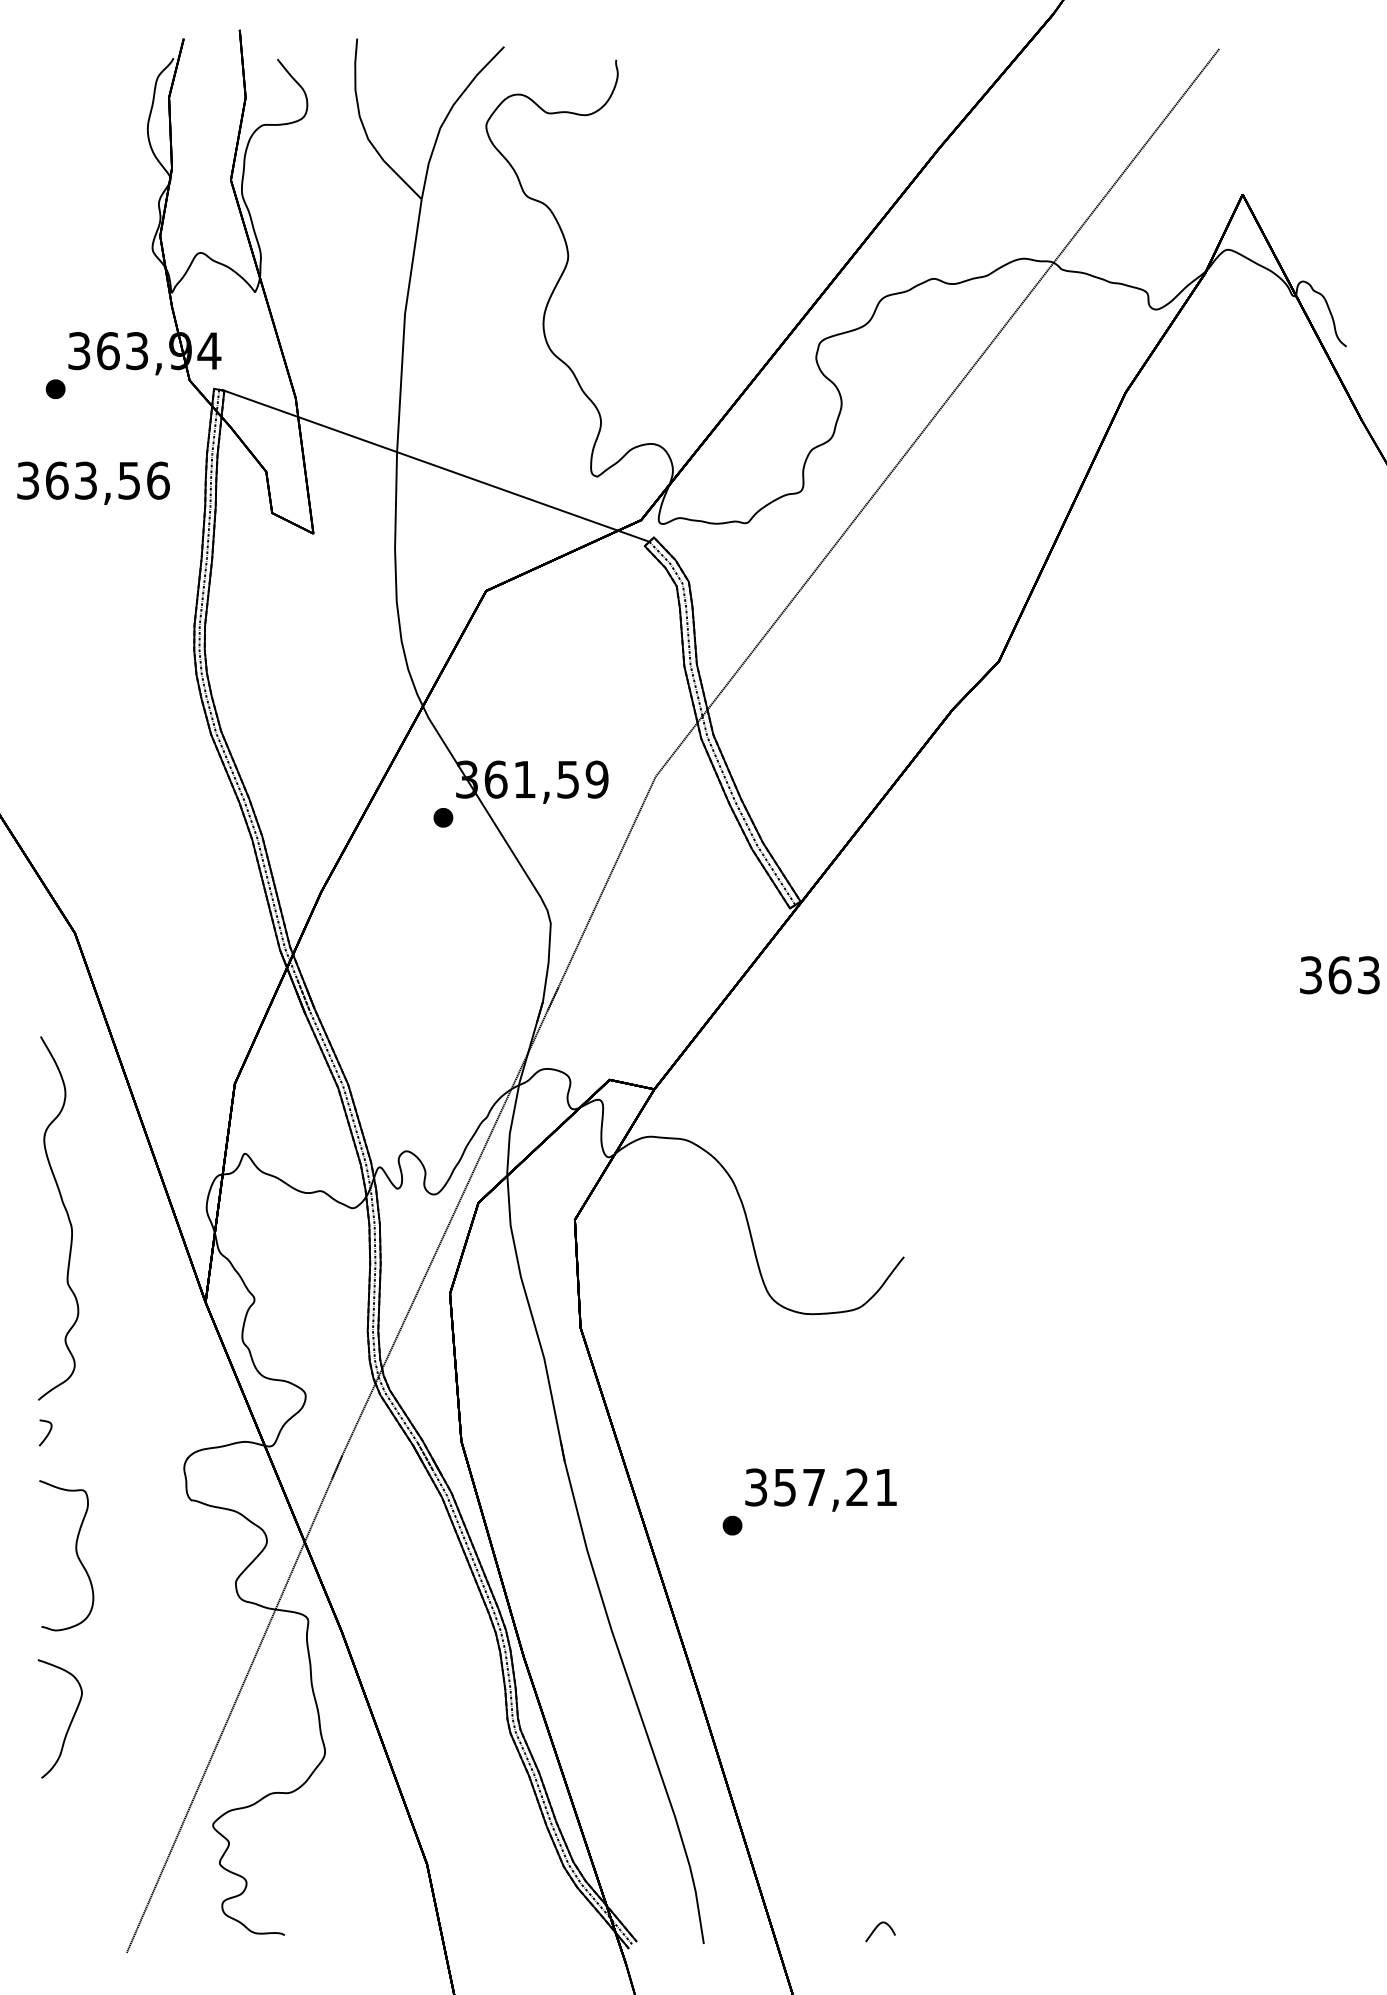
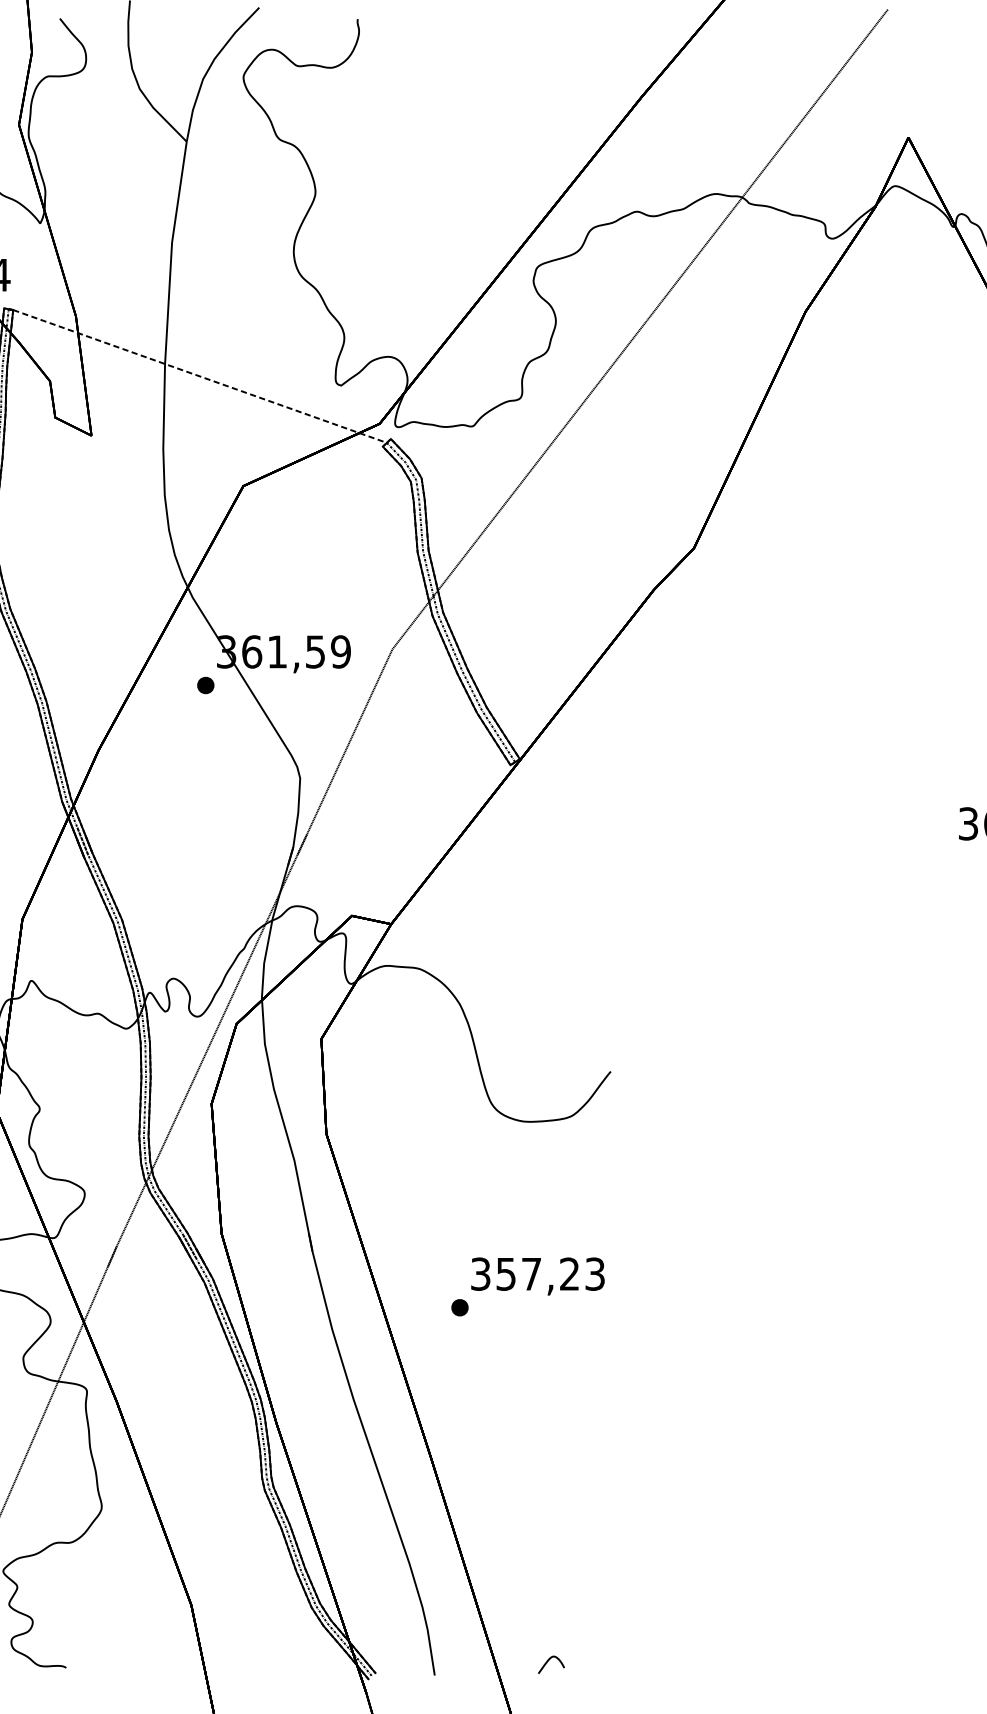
line: (436, 466) -> (199, 376), solid -> dashed
text: (886, 1487) -> (595, 1274), 357,21 -> 357,23
curve: (877, 1927) -> (548, 1661), moved

